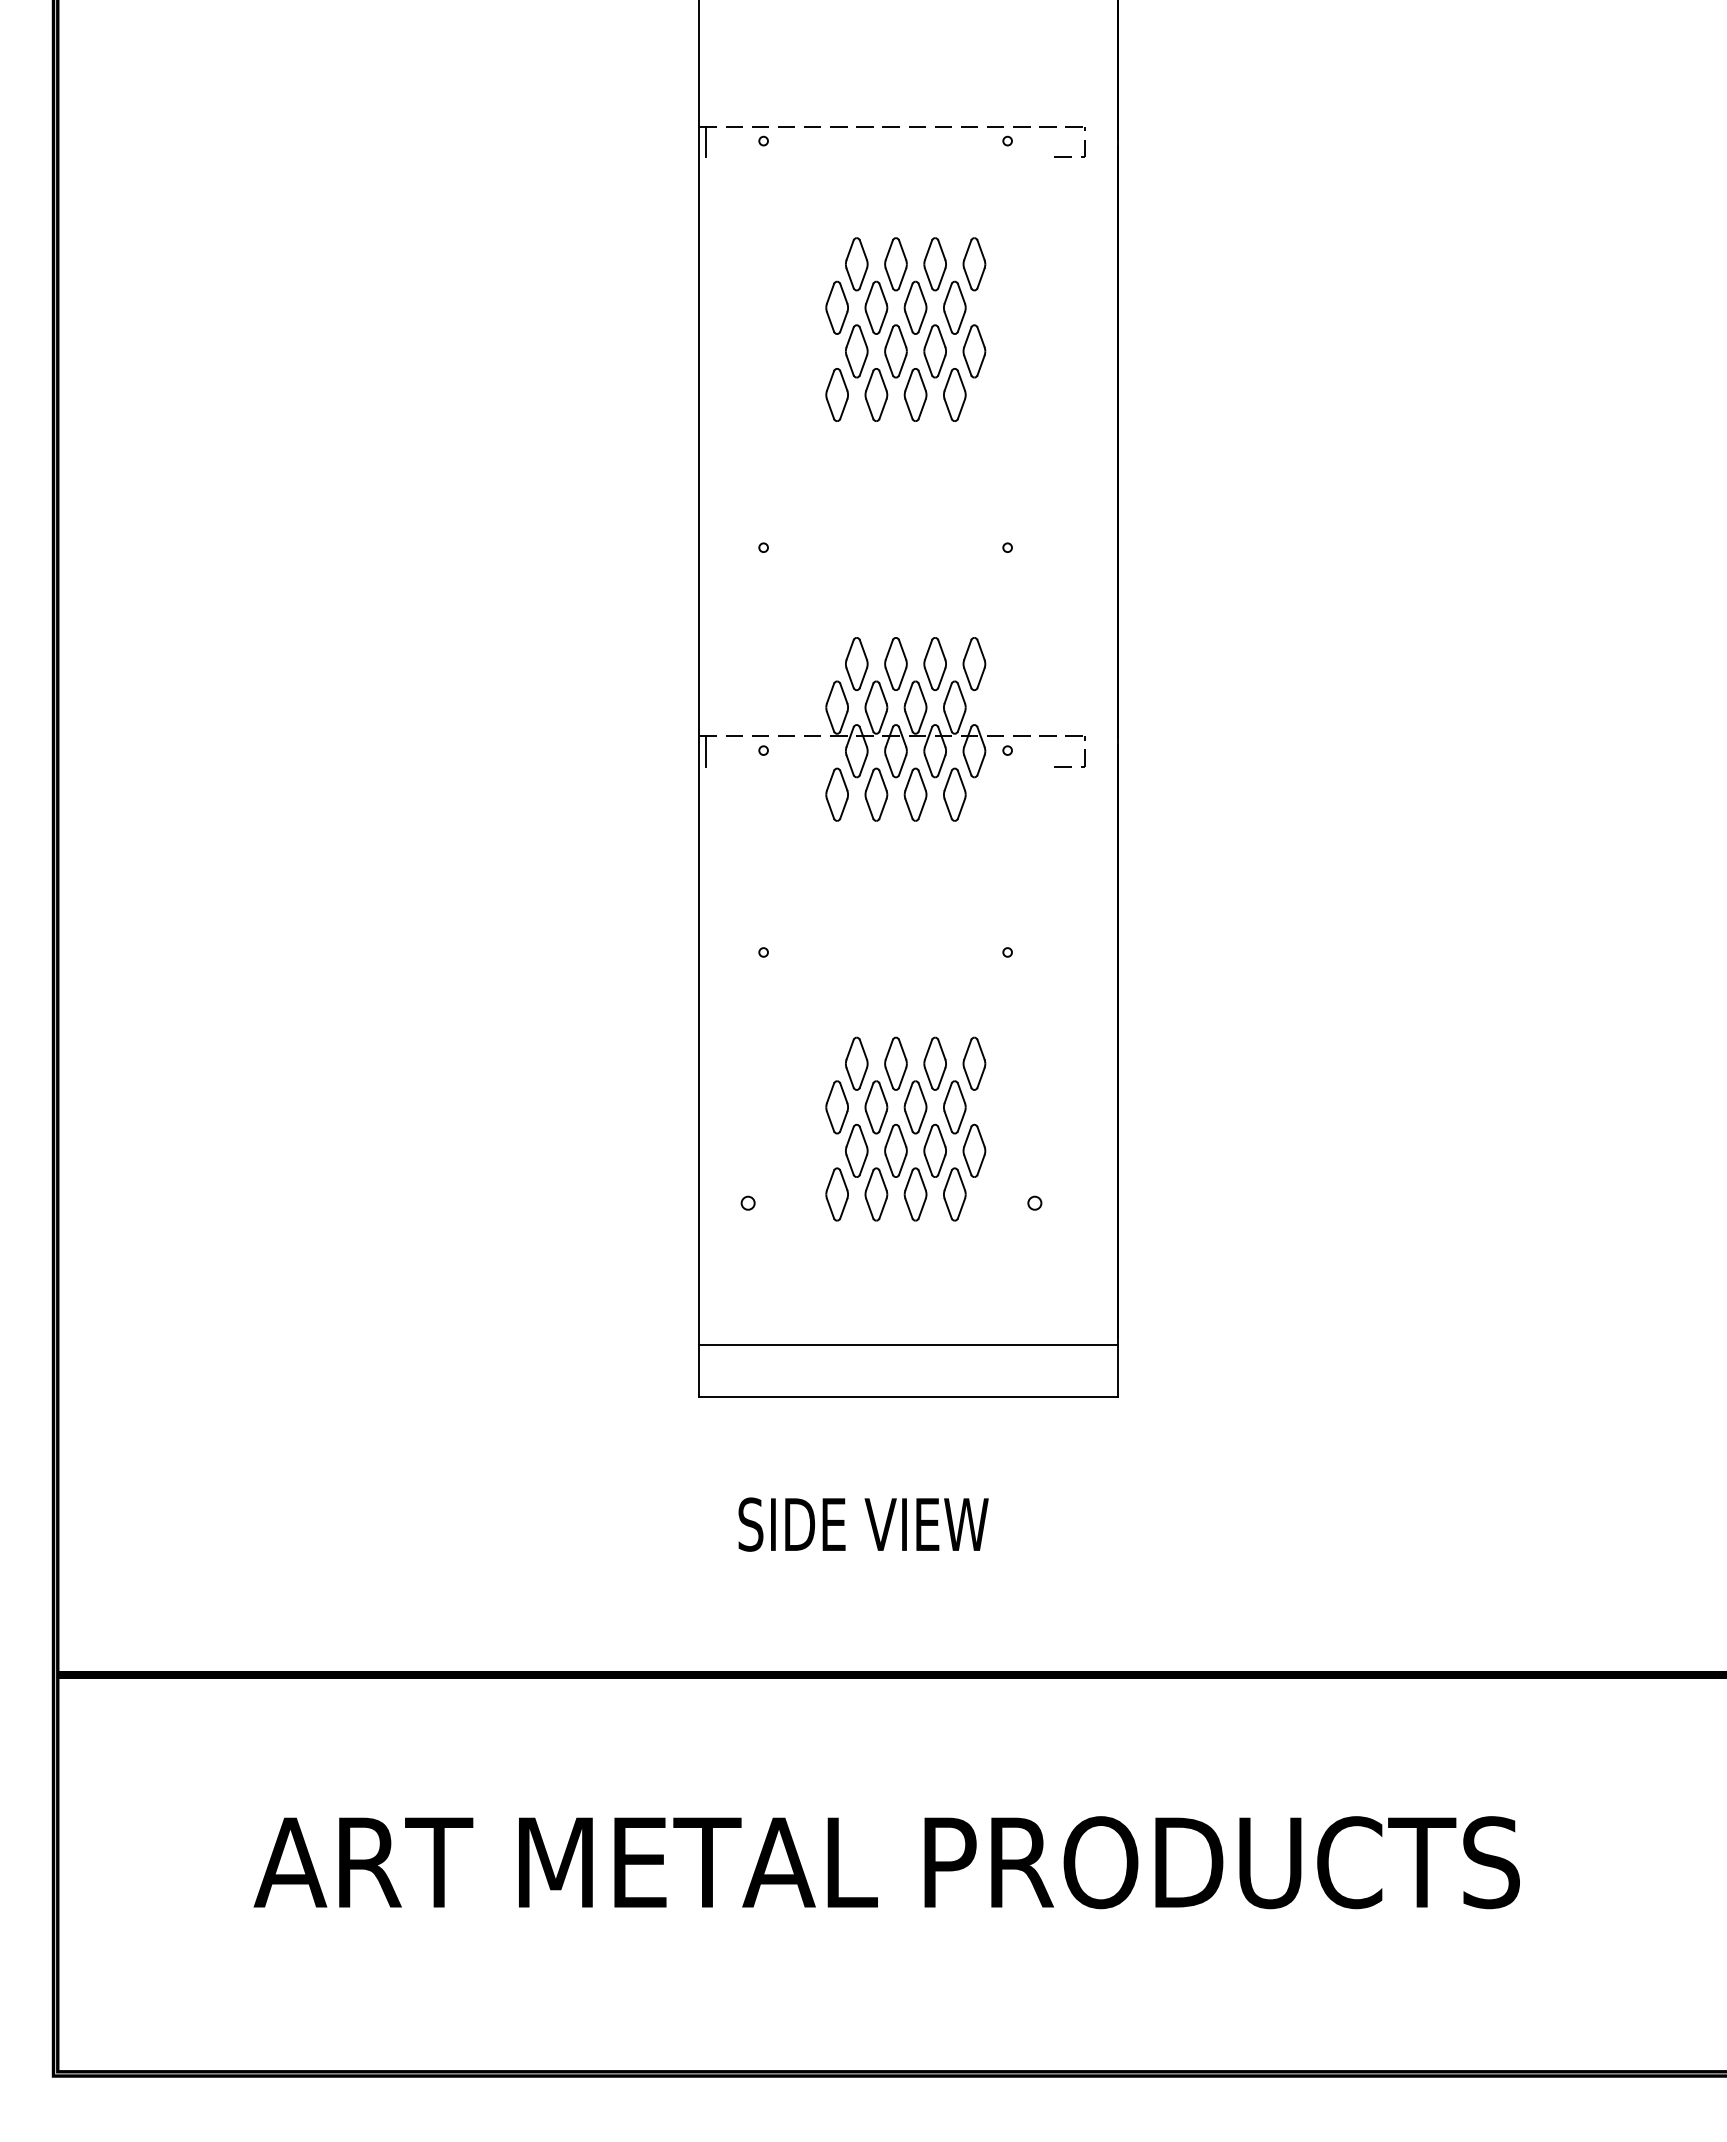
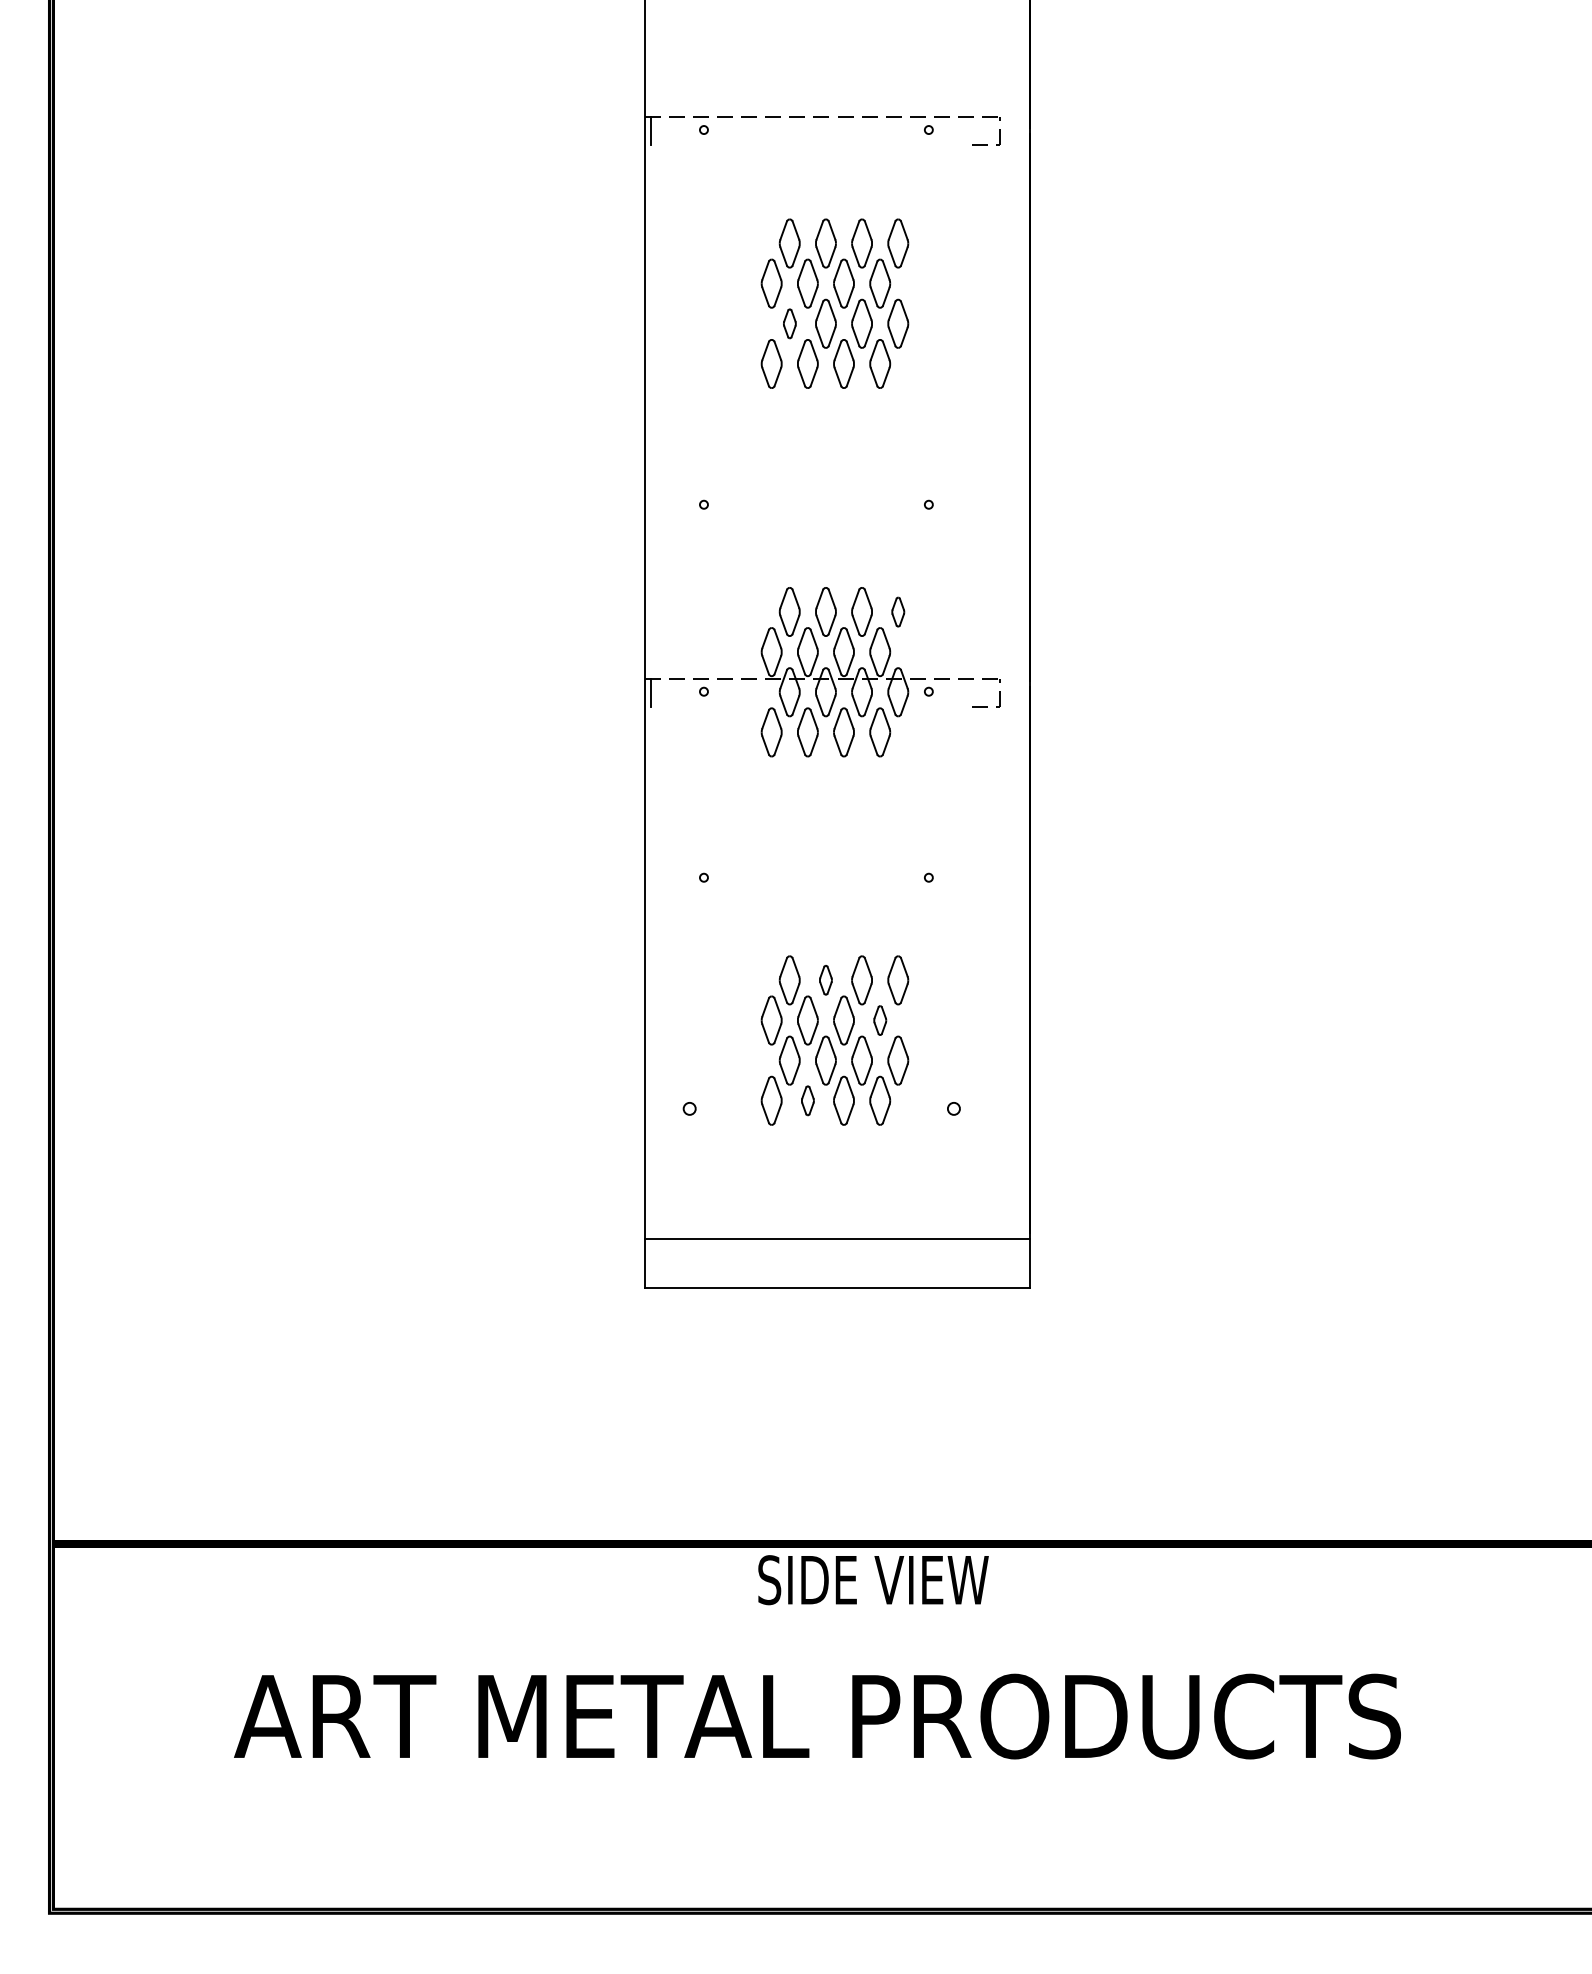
part: (856, 351) -> (789, 323), size x0.6
part: (974, 664) -> (898, 612), size x0.6
part: (895, 1063) -> (825, 980), size x0.6
part: (954, 1107) -> (879, 1020), size x0.6
part: (876, 1194) -> (807, 1100), size x0.6
text: (863, 1524) -> (873, 1580), moved

